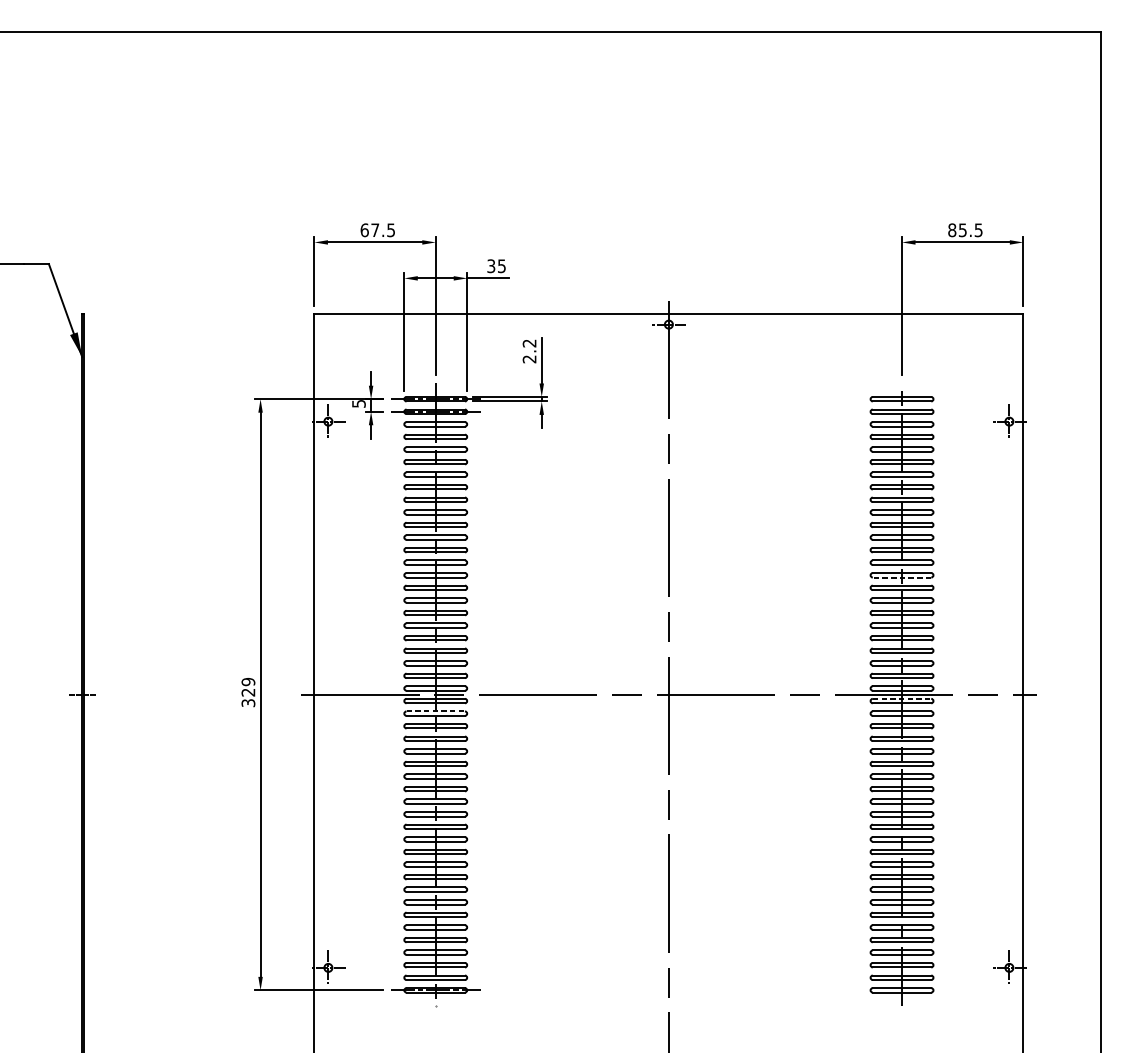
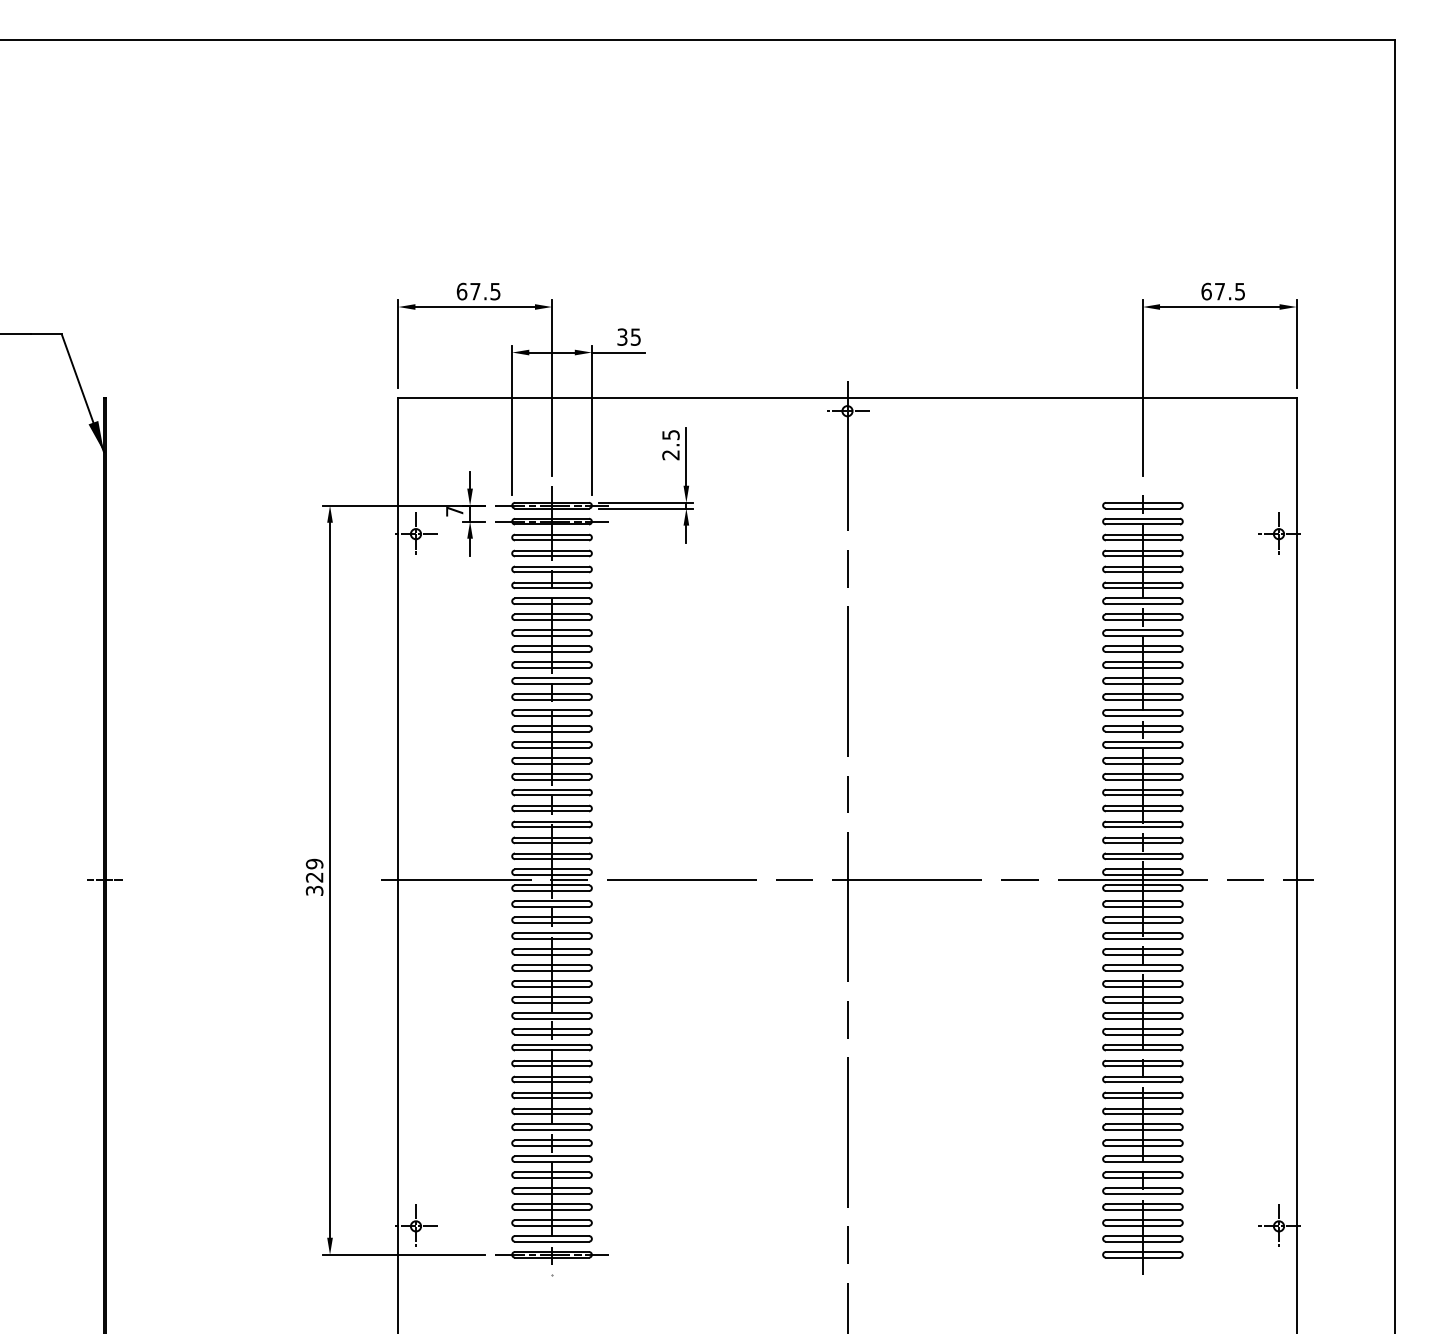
text: (956, 230) -> (1212, 291), 85.5 -> 67.5
text: (529, 343) -> (670, 435), 2.2 -> 2.5
text: (358, 403) -> (454, 511), 5 -> 7
line: (901, 577) -> (1142, 731), dashed -> solid
line: (902, 698) -> (1143, 885), dashed -> solid
line: (436, 711) -> (552, 901), dashed -> solid

